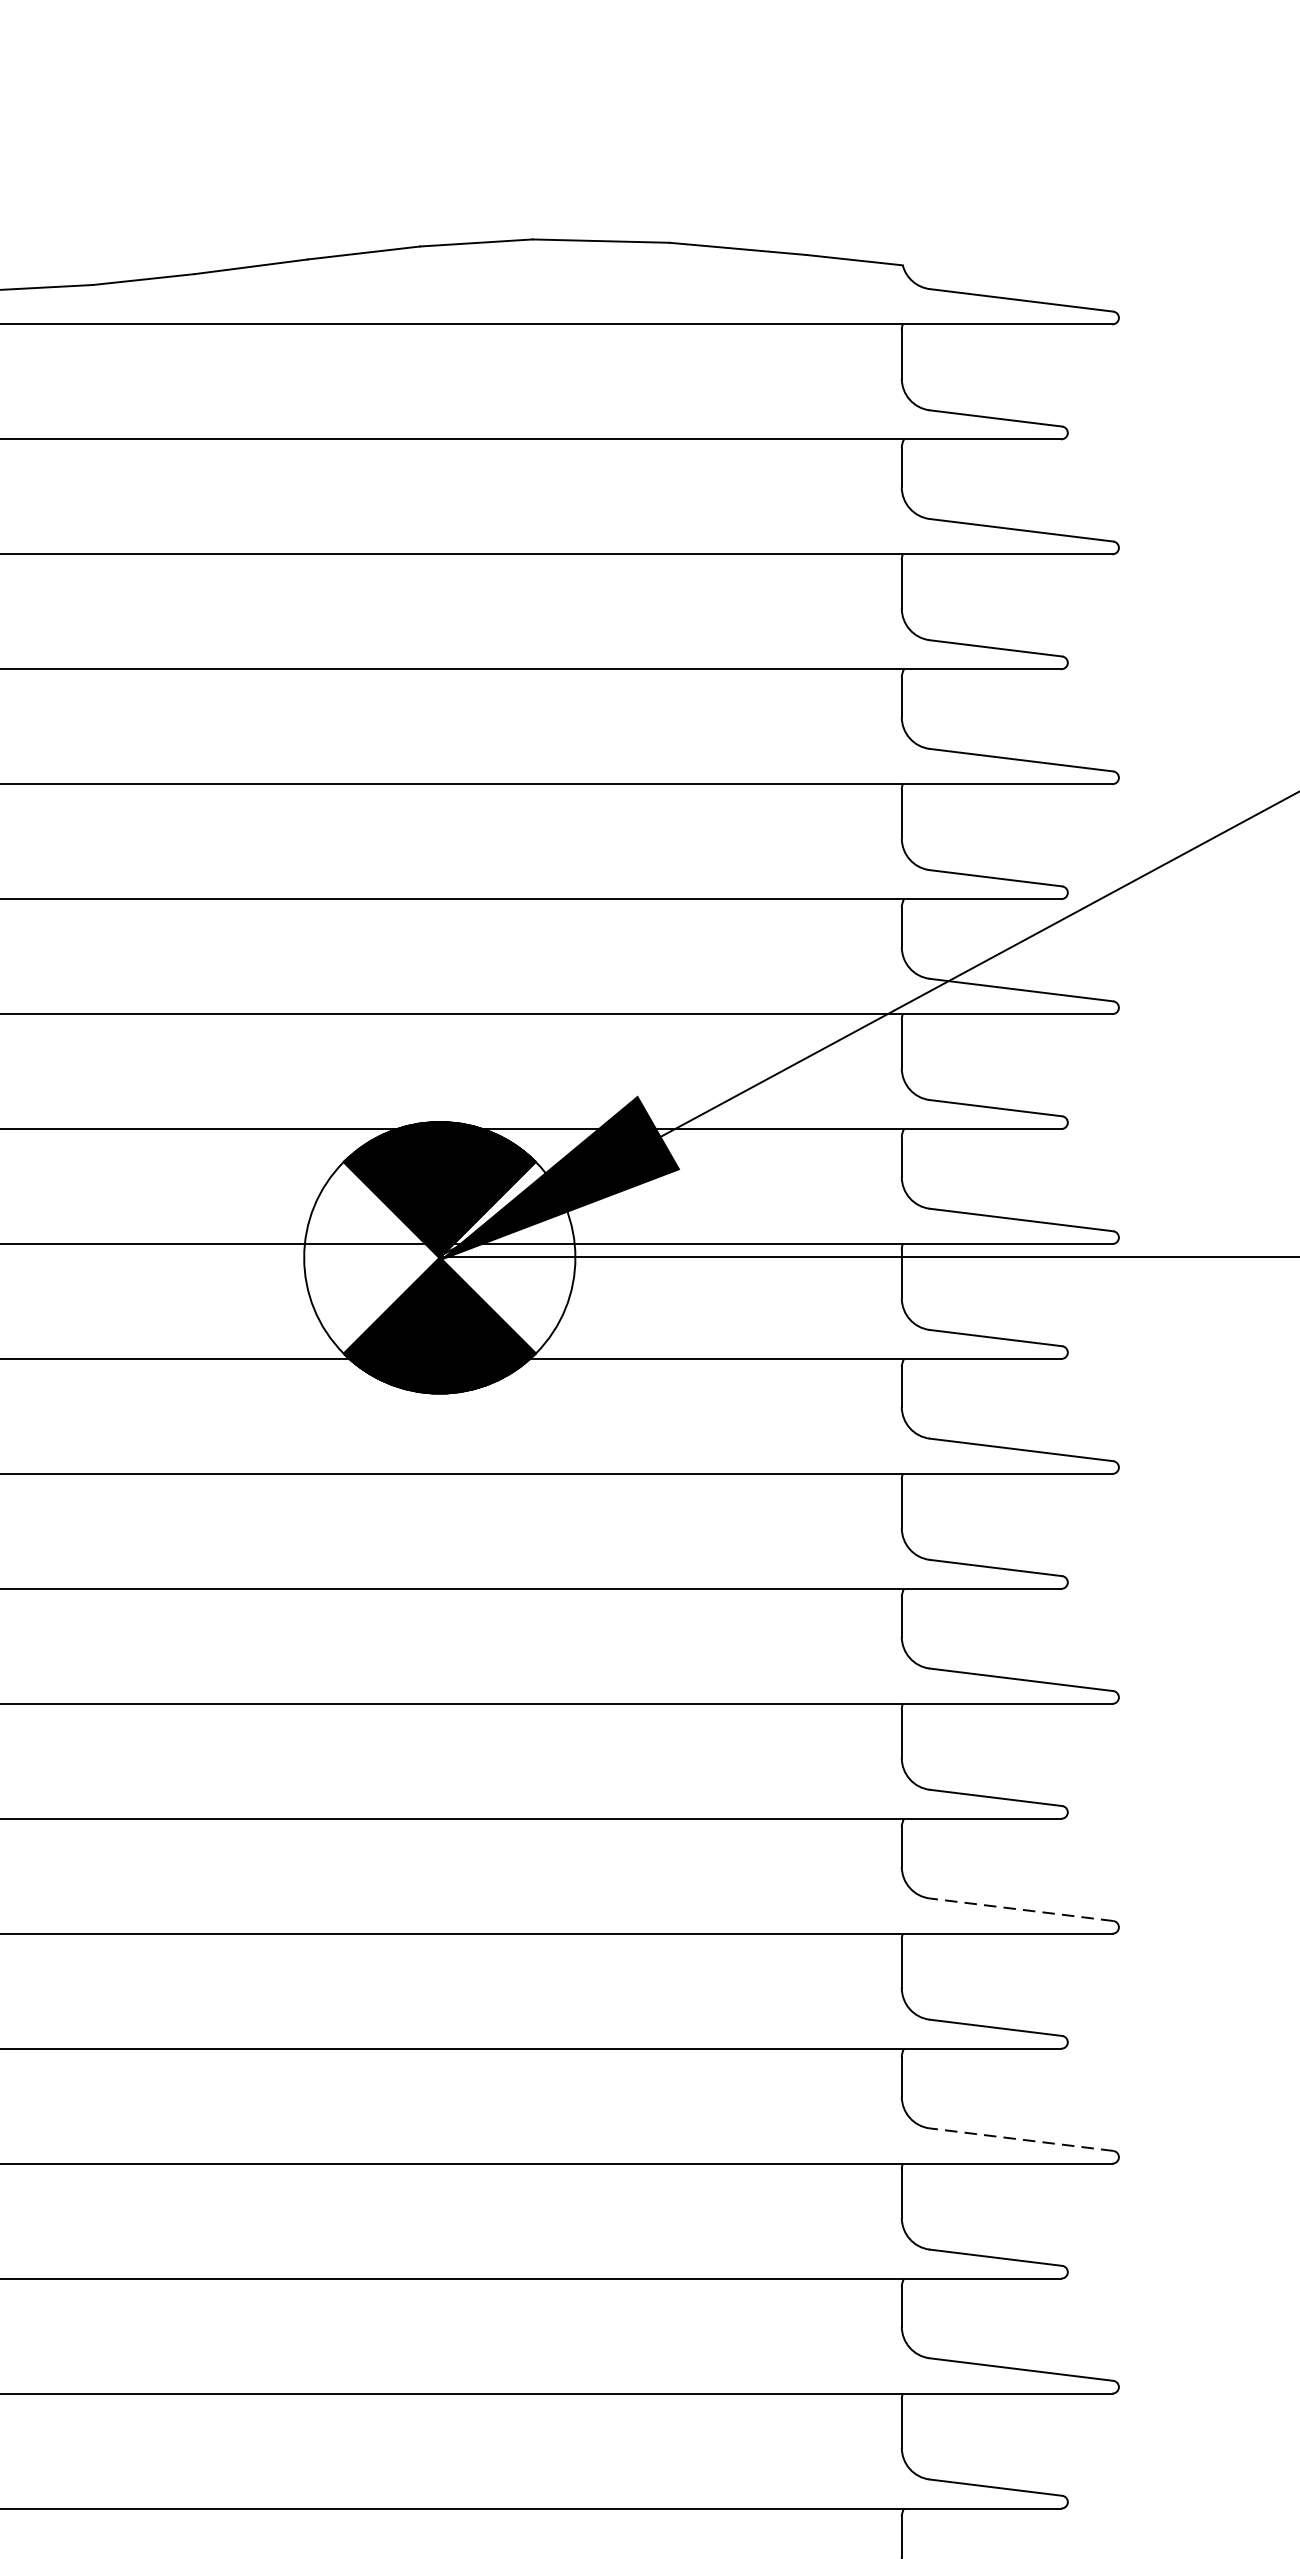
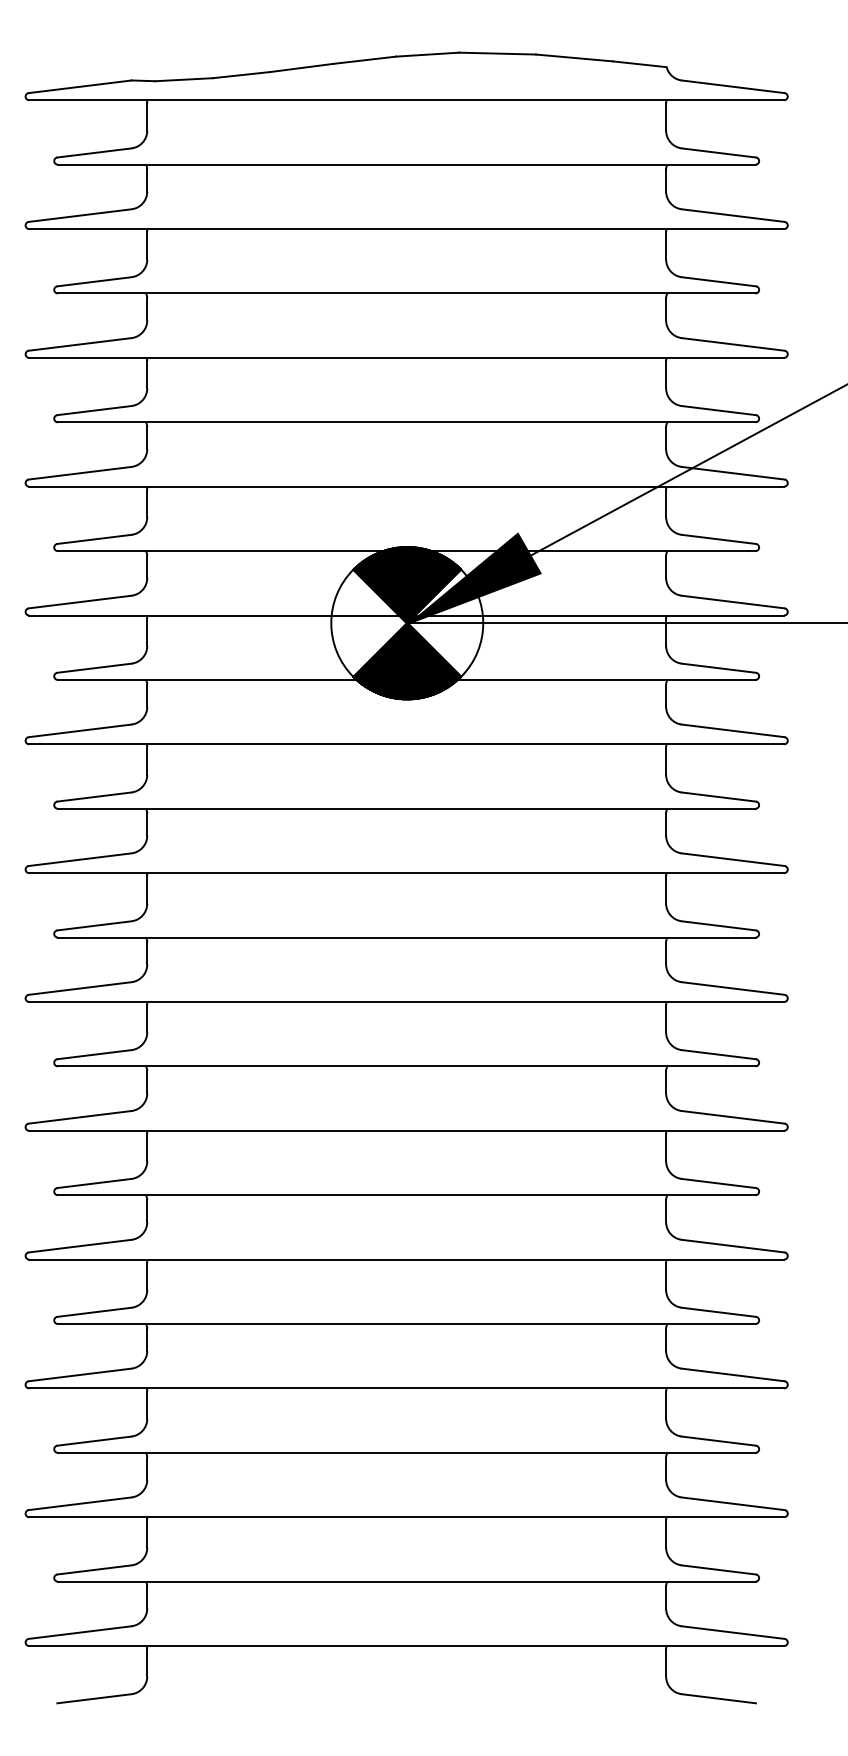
line: (1022, 1909) -> (733, 988), dashed -> solid
line: (1022, 2139) -> (733, 1117), dashed -> solid

